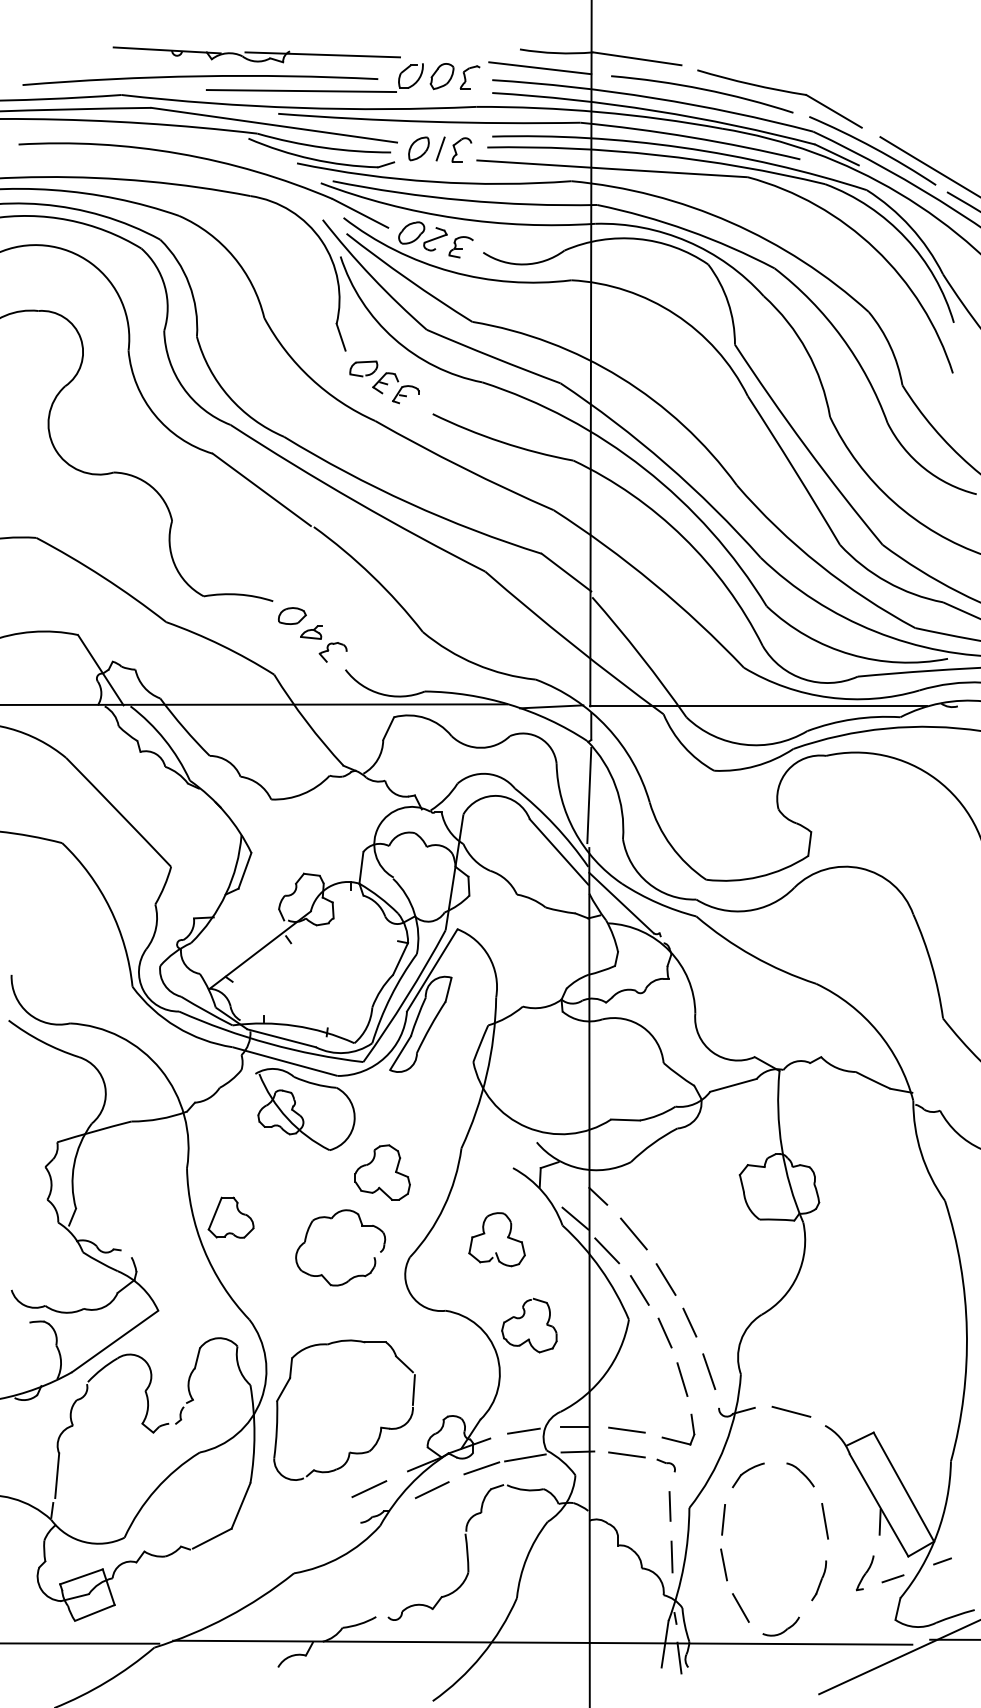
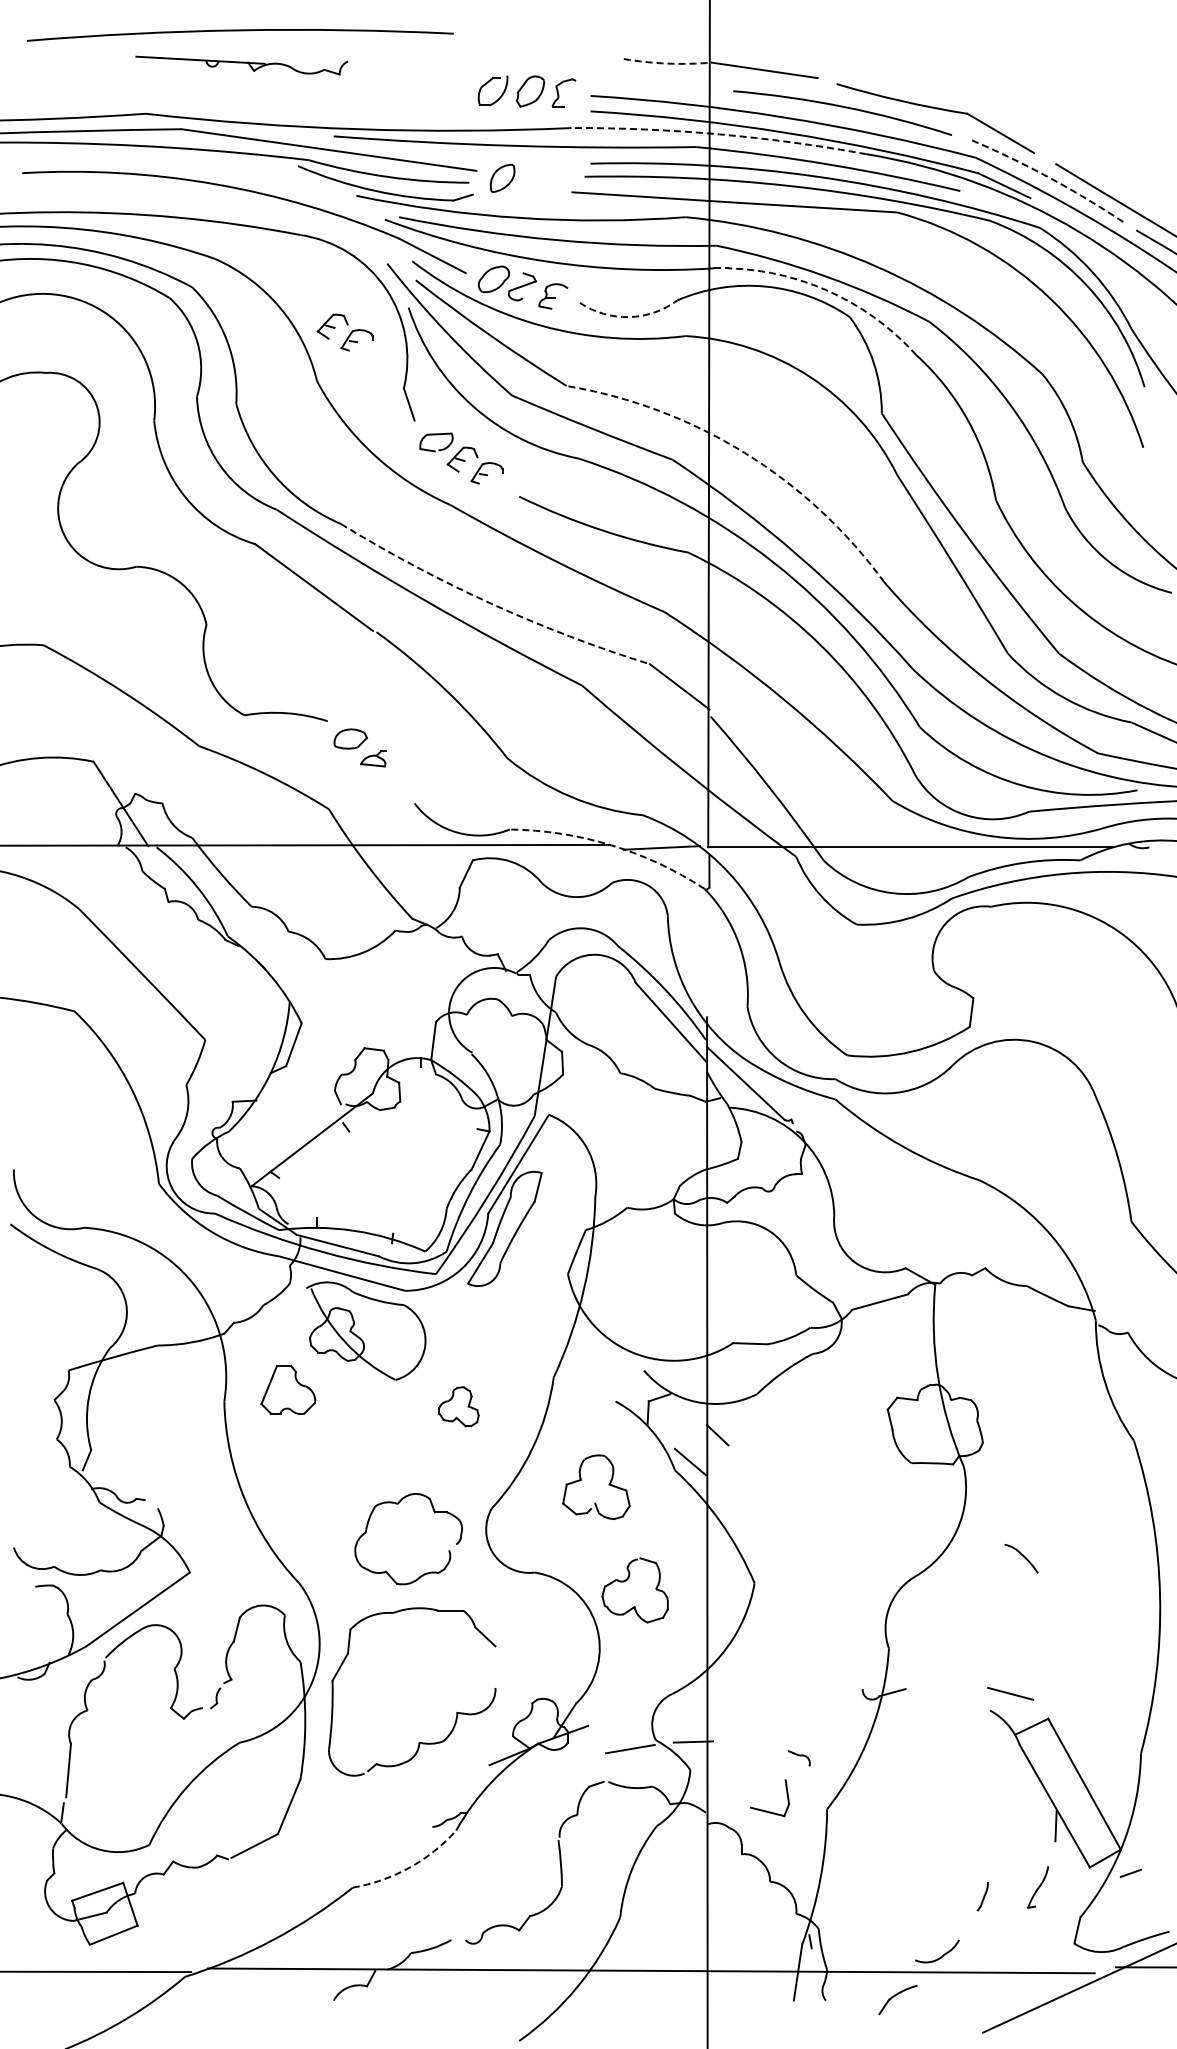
arc: (556, 53) -> (667, 63), solid -> dashed
line: (322, 54) -> (386, 65), removed
line: (539, 68) -> (647, 81), removed
arc: (200, 77) -> (240, 31), moved
line: (301, 90) -> (361, 108), removed
arc: (599, 112) -> (719, 134), solid -> dashed
line: (440, 148) -> (528, 178), removed
arc: (873, 148) -> (1048, 177), solid -> dashed
part: (456, 150) -> (547, 180), removed
arc: (687, 241) -> (824, 289), solid -> dashed
arc: (523, 264) -> (628, 317), solid -> dashed
part: (287, 277) -> (344, 332), added
arc: (620, 377) -> (744, 452), solid -> dashed
arc: (409, 503) -> (491, 603), solid -> dashed
part: (332, 652) -> (399, 782), removed
arc: (509, 704) -> (611, 845), solid -> dashed
line: (588, 795) -> (706, 954), removed
part: (382, 1172) -> (458, 1406), size x0.6
part: (231, 1217) -> (288, 1389), moved
part: (332, 1219) -> (398, 1504), moved
line: (633, 1234) -> (760, 1480), removed
line: (607, 1250) -> (728, 1500), removed
line: (665, 1279) -> (798, 1534), removed
line: (639, 1290) -> (767, 1548), removed
line: (689, 1322) -> (827, 1586), removed
line: (664, 1333) -> (797, 1599), removed
line: (708, 1371) -> (850, 1645), removed
line: (682, 1379) -> (818, 1654), removed
line: (413, 1389) -> (496, 1667), removed
line: (791, 1411) -> (1010, 1693), moved
line: (573, 1426) -> (688, 1711), removed
line: (626, 1429) -> (751, 1715), removed
line: (523, 1431) -> (628, 1717), removed
part: (675, 1439) -> (766, 1810), moved
line: (626, 1454) -> (751, 1745), removed
line: (481, 1468) -> (577, 1761), removed
part: (800, 1474) -> (1021, 1558), moved
part: (748, 1475) -> (897, 2000), moved
line: (368, 1489) -> (442, 1786), removed
line: (432, 1489) -> (518, 1787), removed
line: (669, 1506) -> (803, 1807), removed
line: (723, 1519) -> (867, 1823), removed
line: (824, 1521) -> (989, 1825), removed
arc: (341, 1556) -> (409, 1867), solid -> dashed
line: (671, 1556) -> (805, 1867), removed
line: (723, 1564) -> (868, 1877), removed
line: (892, 1579) -> (1070, 1894), removed
part: (818, 1580) -> (982, 1896), size x0.6
line: (740, 1607) -> (888, 1928), removed
line: (678, 1657) -> (814, 1988), removed

